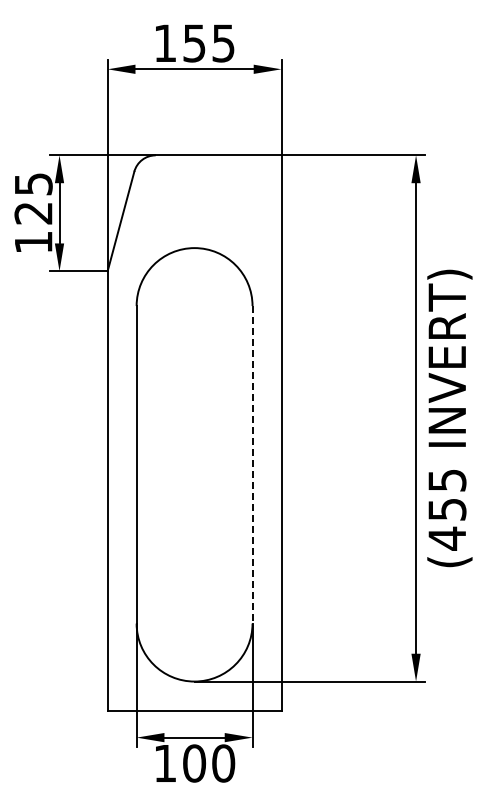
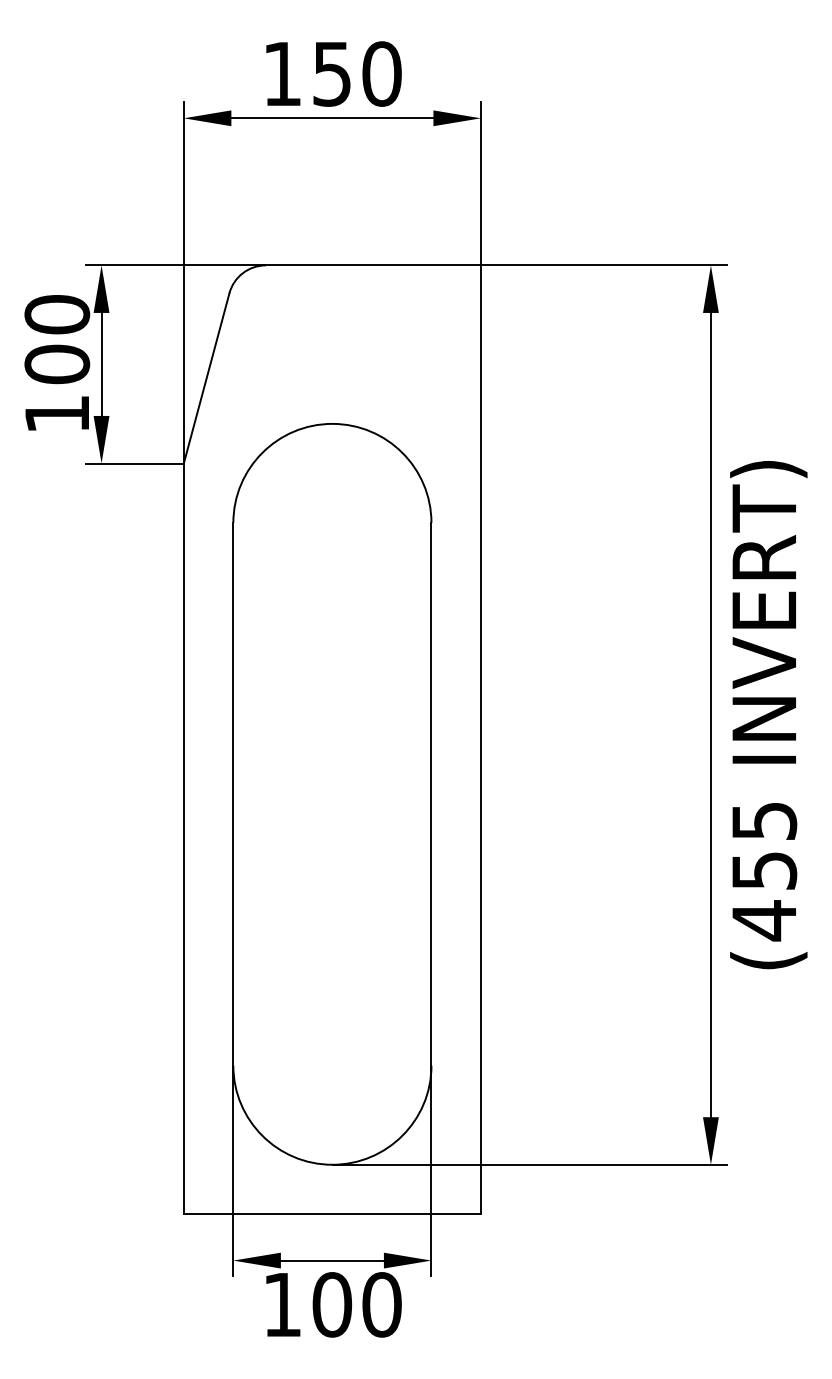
text: (223, 43) -> (381, 74), 155 -> 150
text: (33, 198) -> (57, 339), 125 -> 100
line: (252, 464) -> (431, 793), dashed -> solid

